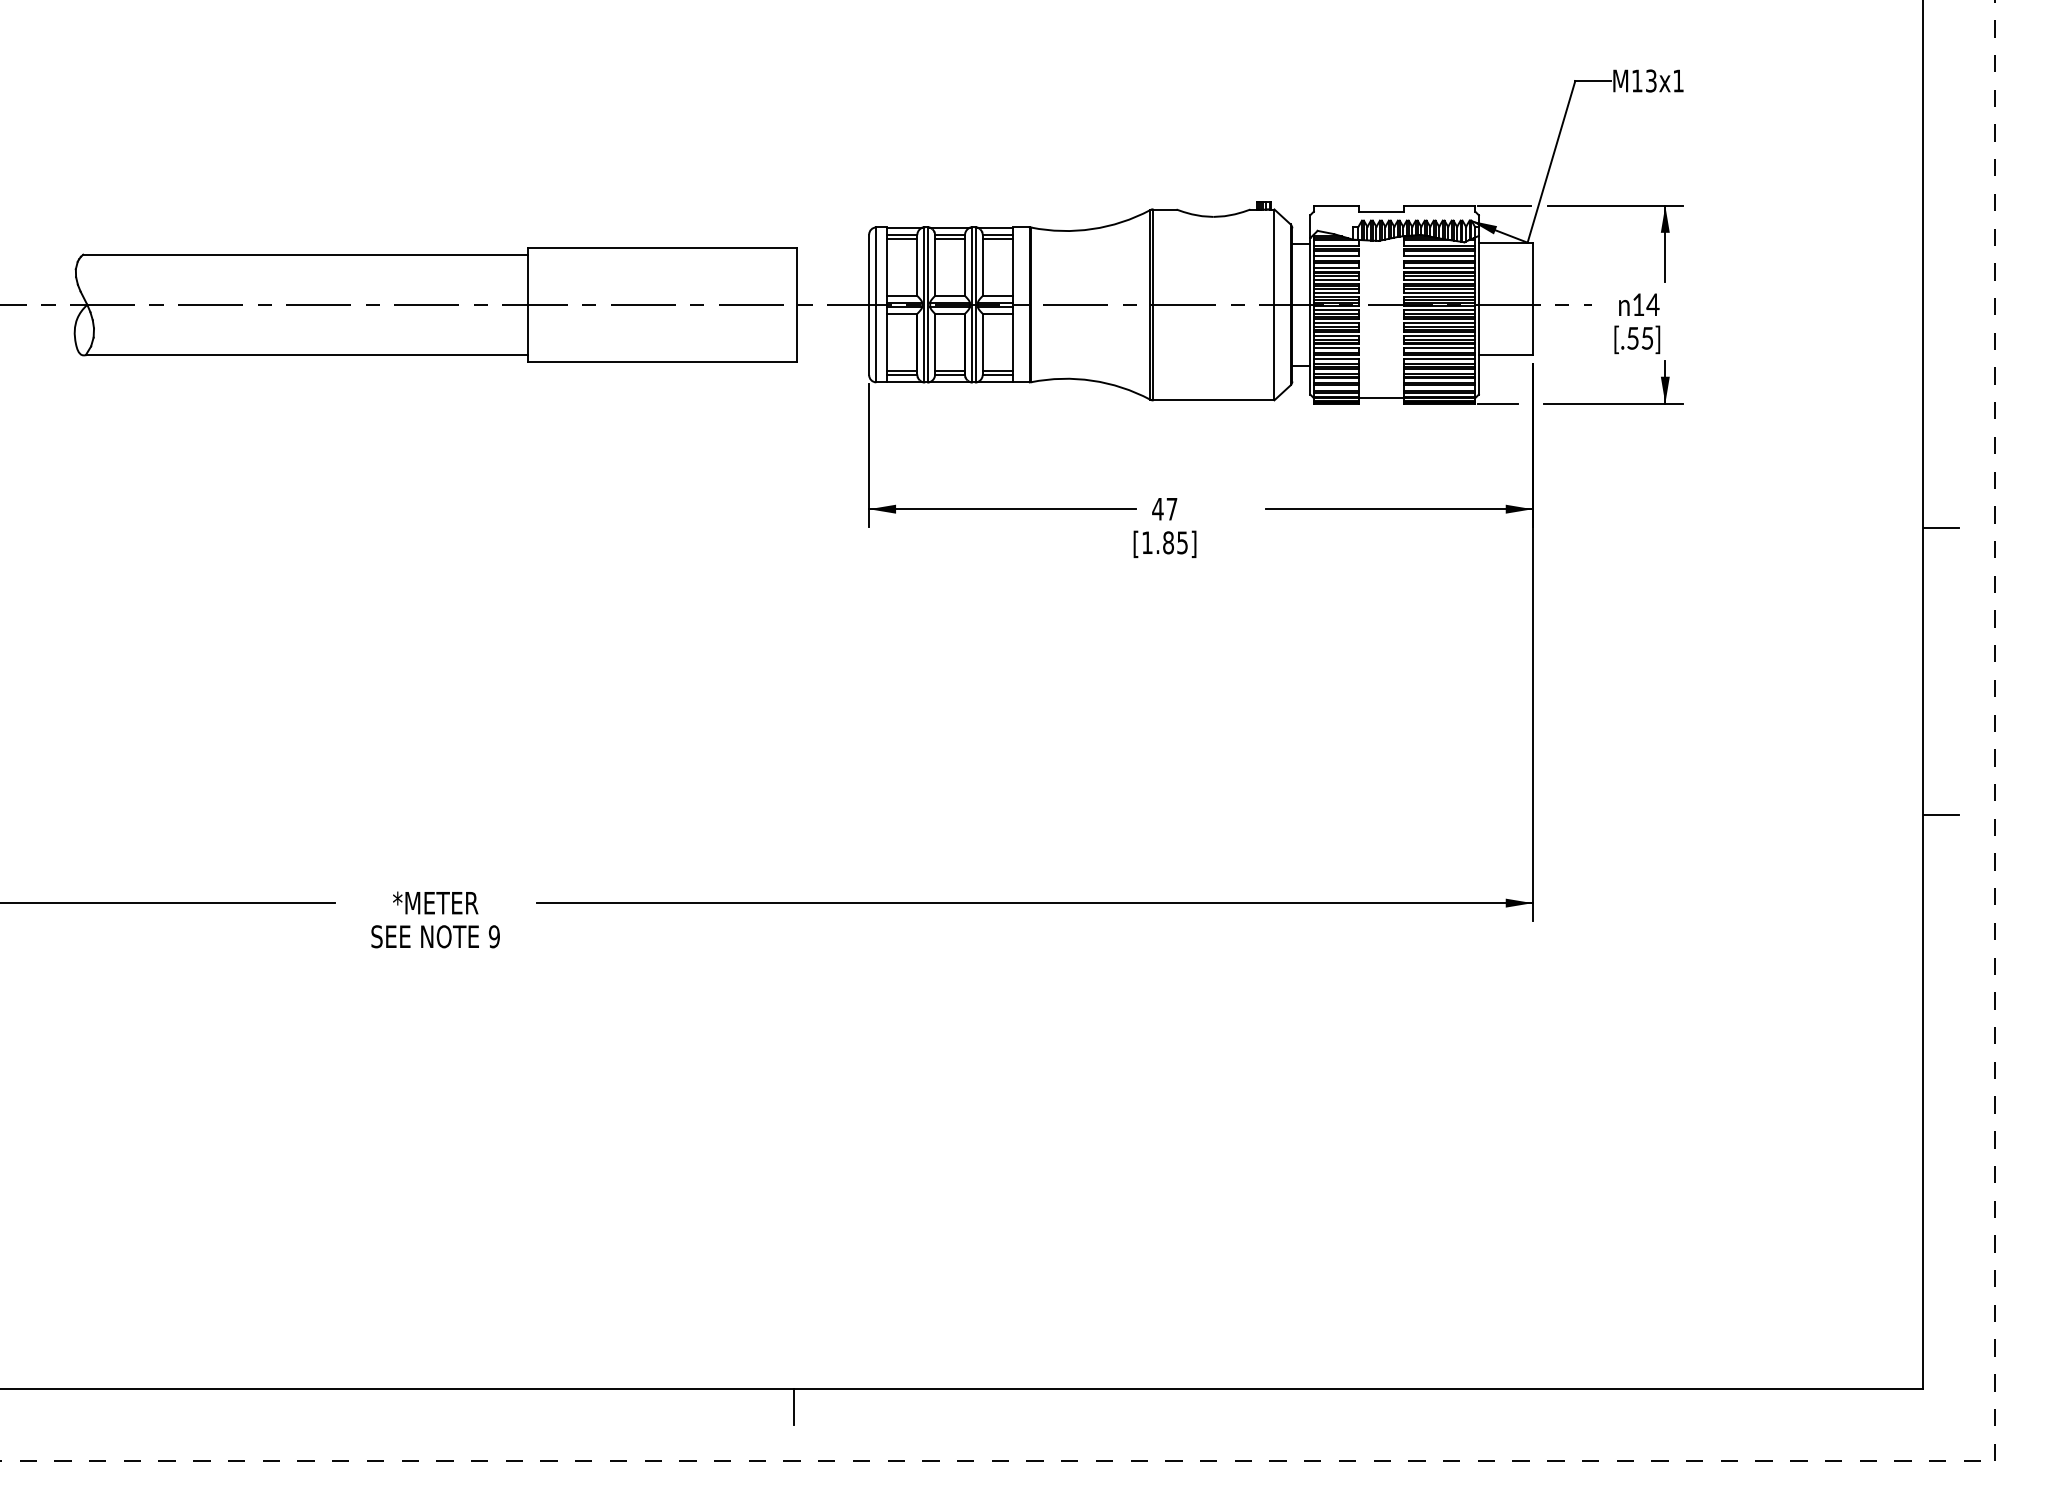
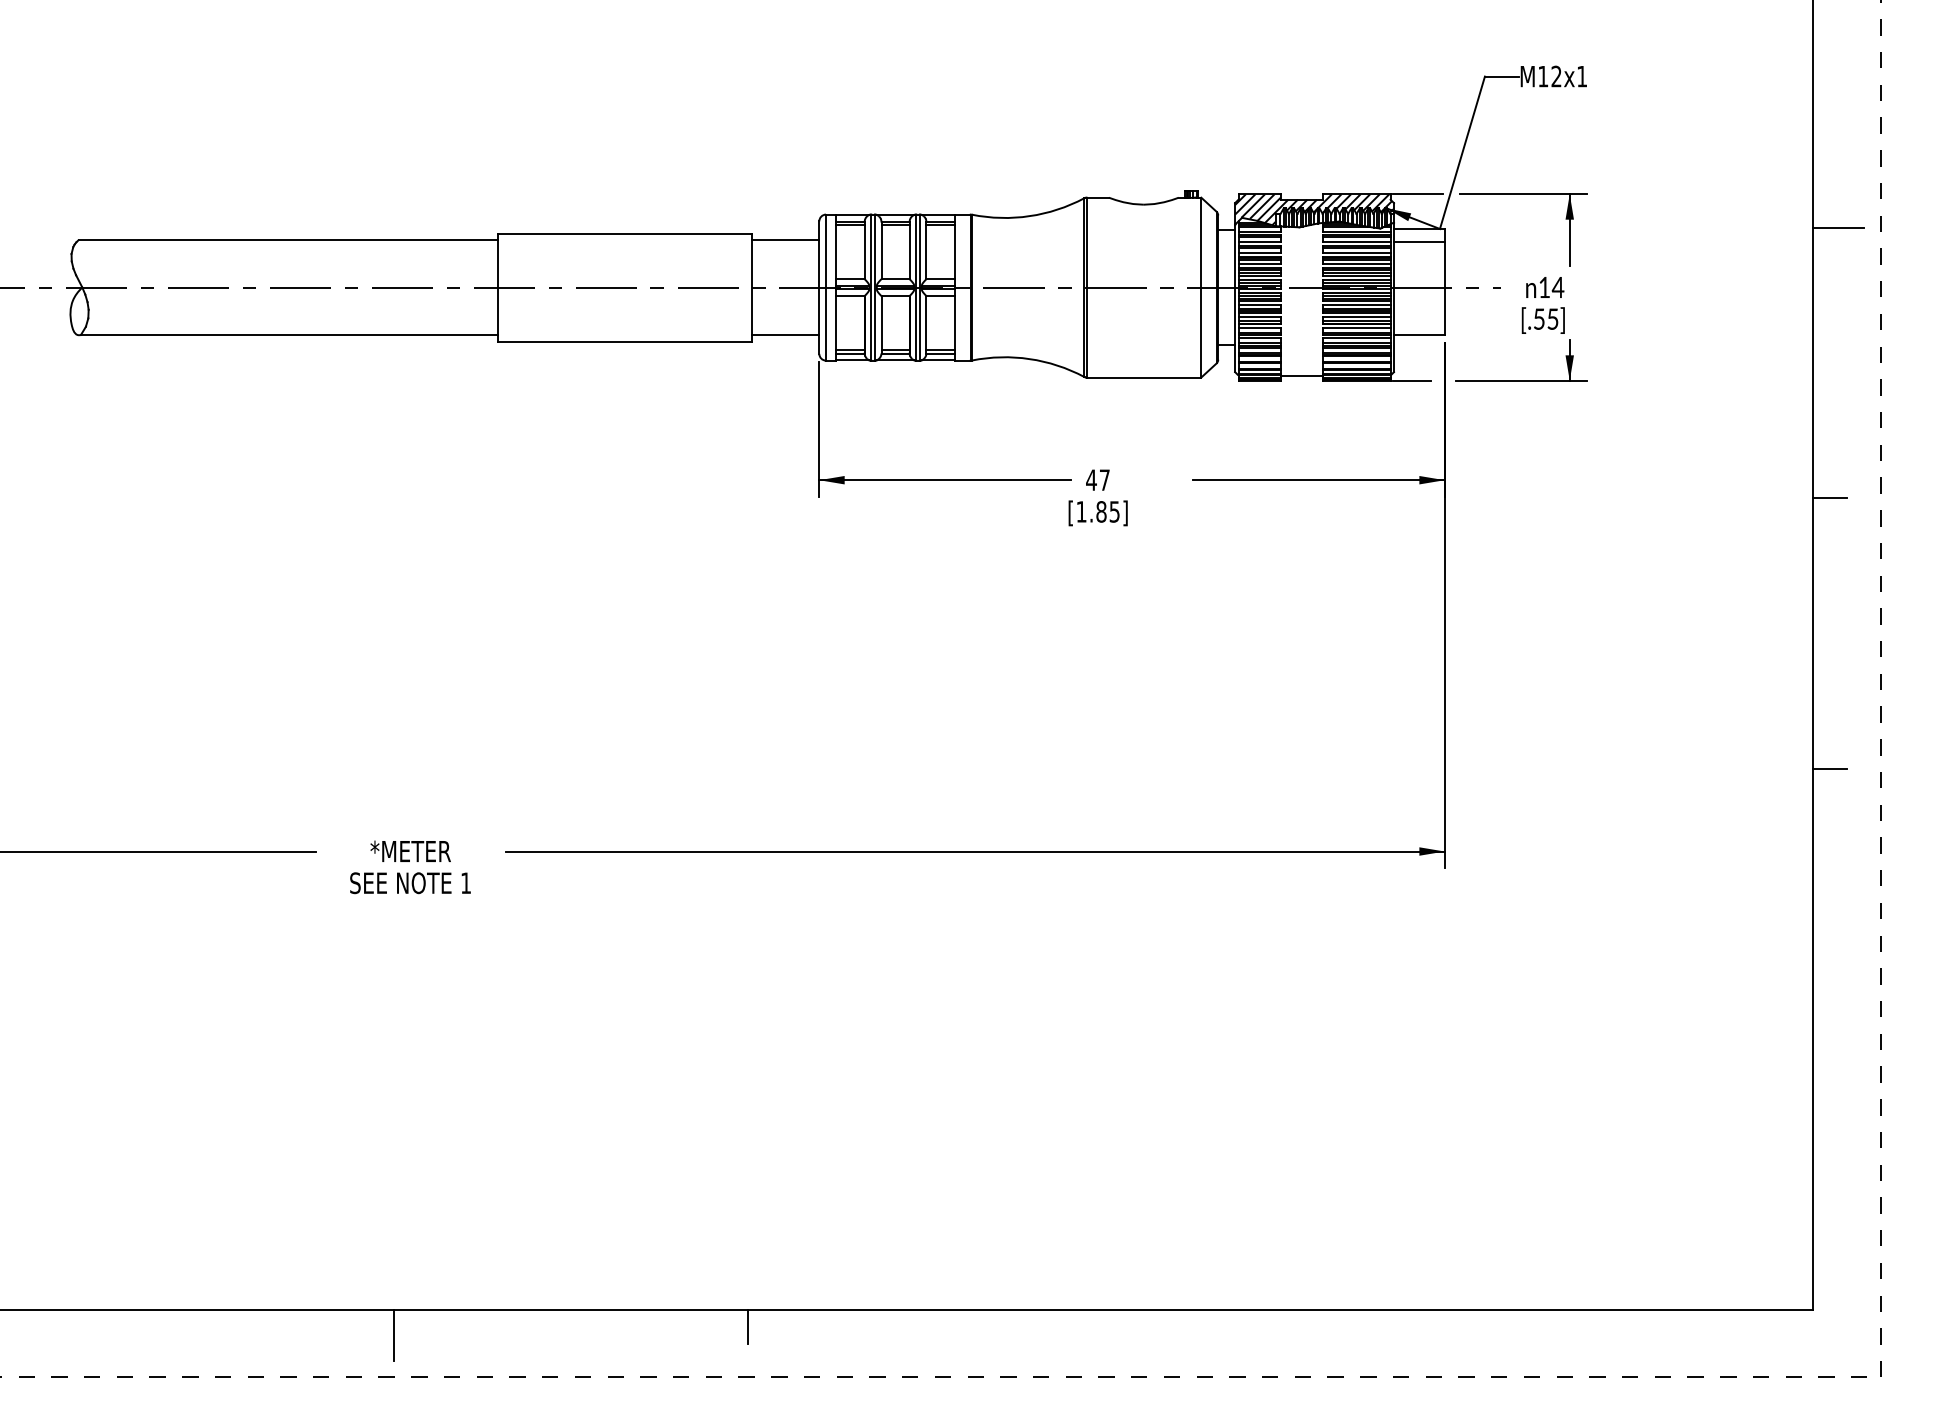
text: (1651, 80) -> (1556, 76), M13x1 -> M12x1
hatch: (1394, 221) -> (1314, 209), added
line: (1950, 241) -> (1838, 227), added
line: (833, 254) -> (785, 240), added
line: (1505, 256) -> (1419, 241), added
line: (833, 355) -> (785, 335), added
text: (493, 936) -> (465, 882), 9 -> 1
line: (417, 1416) -> (393, 1335), added

